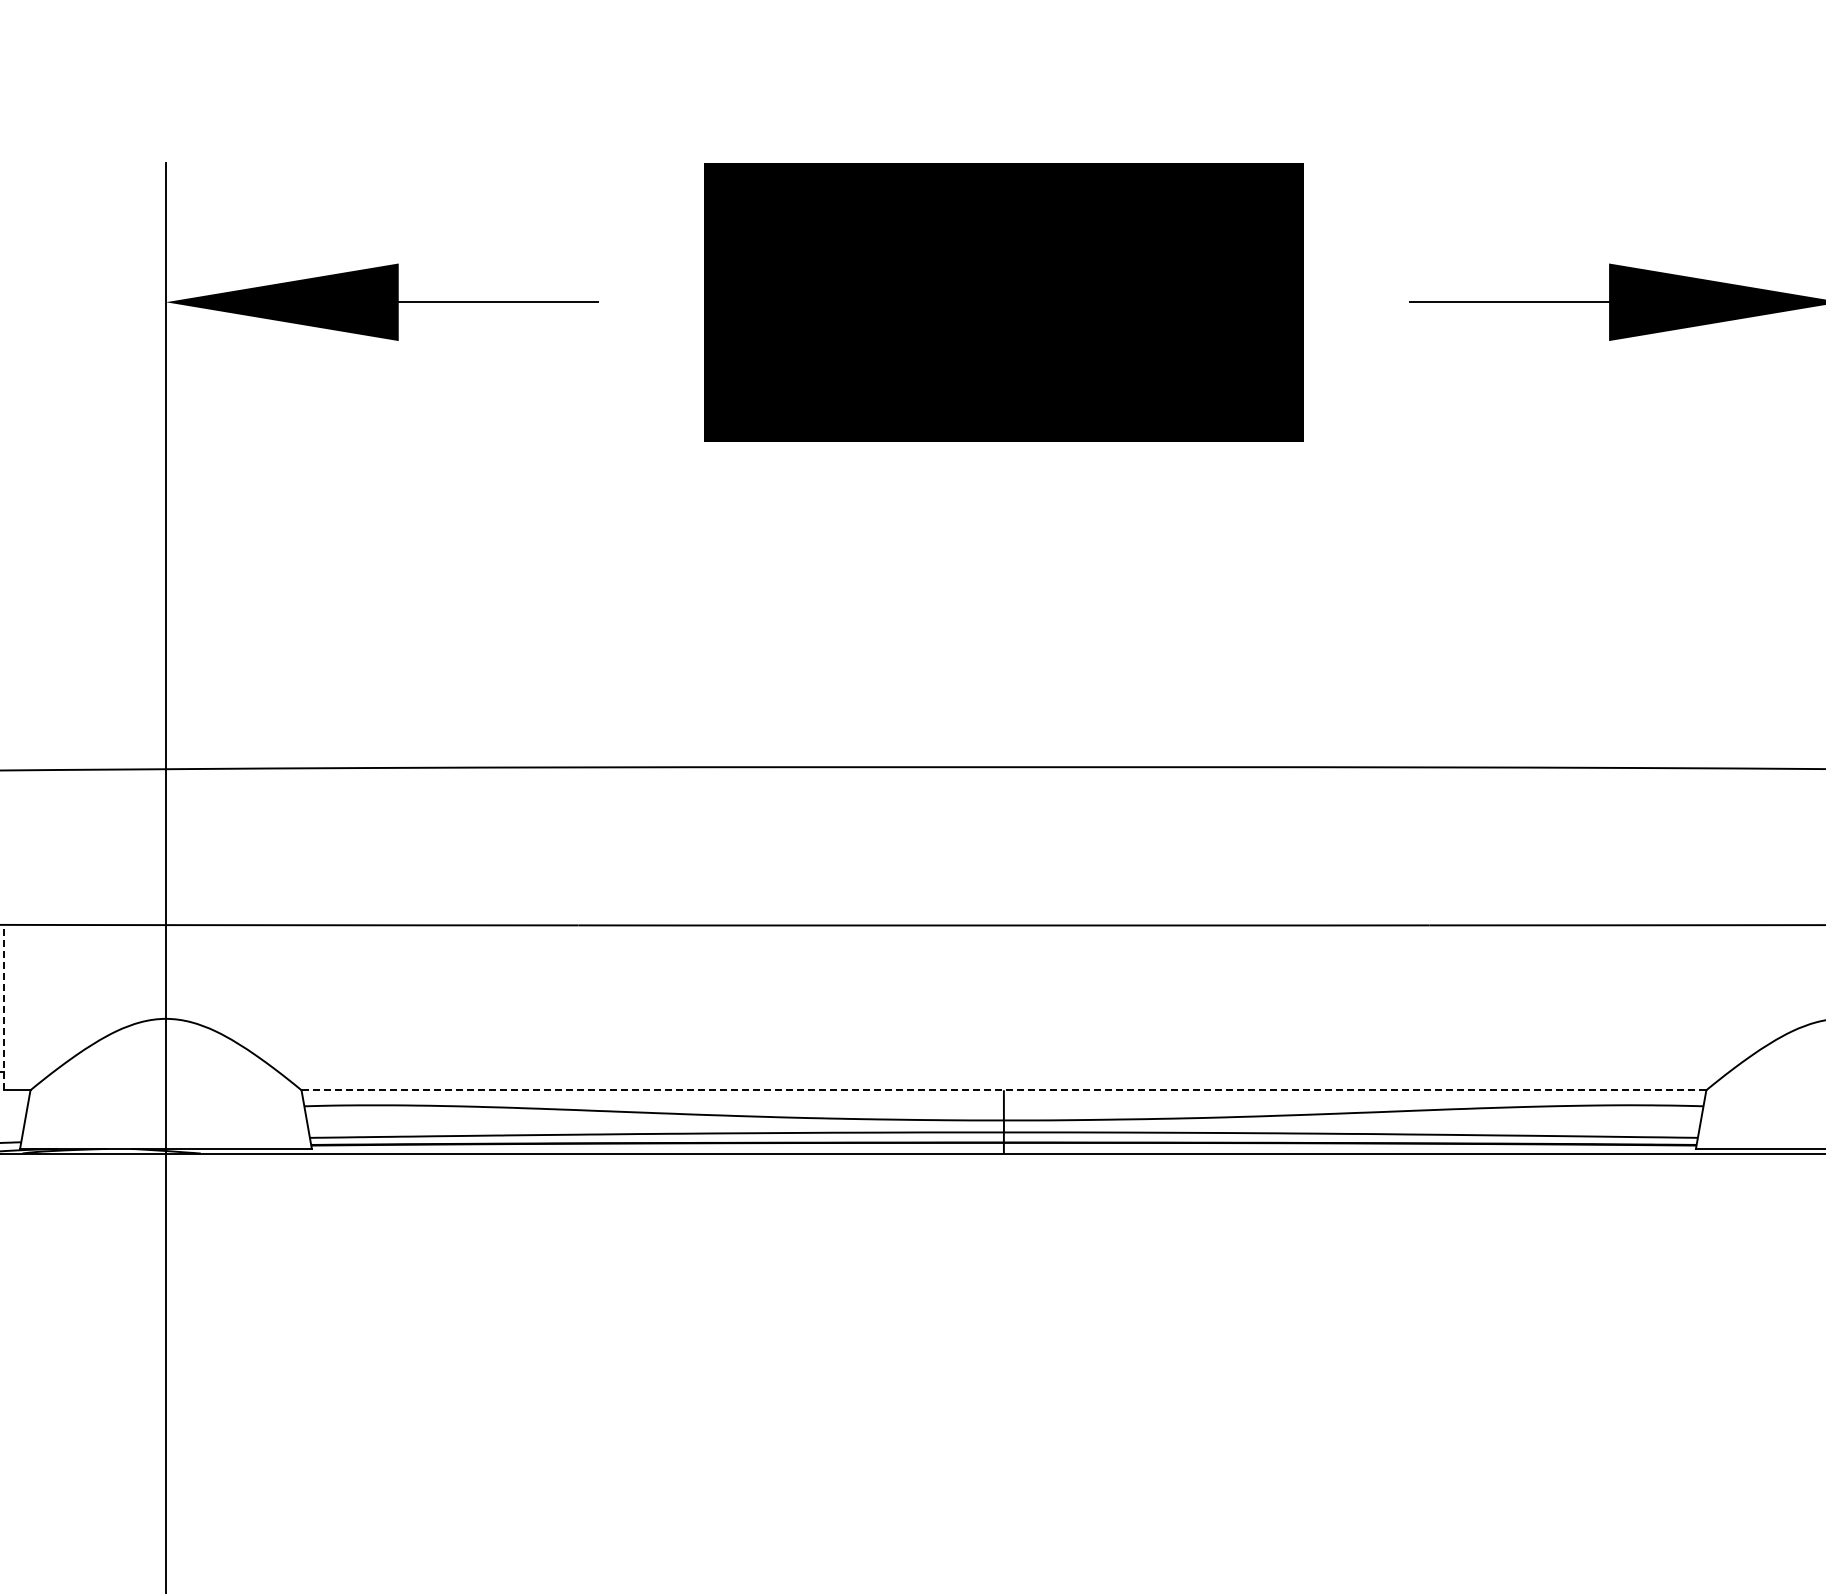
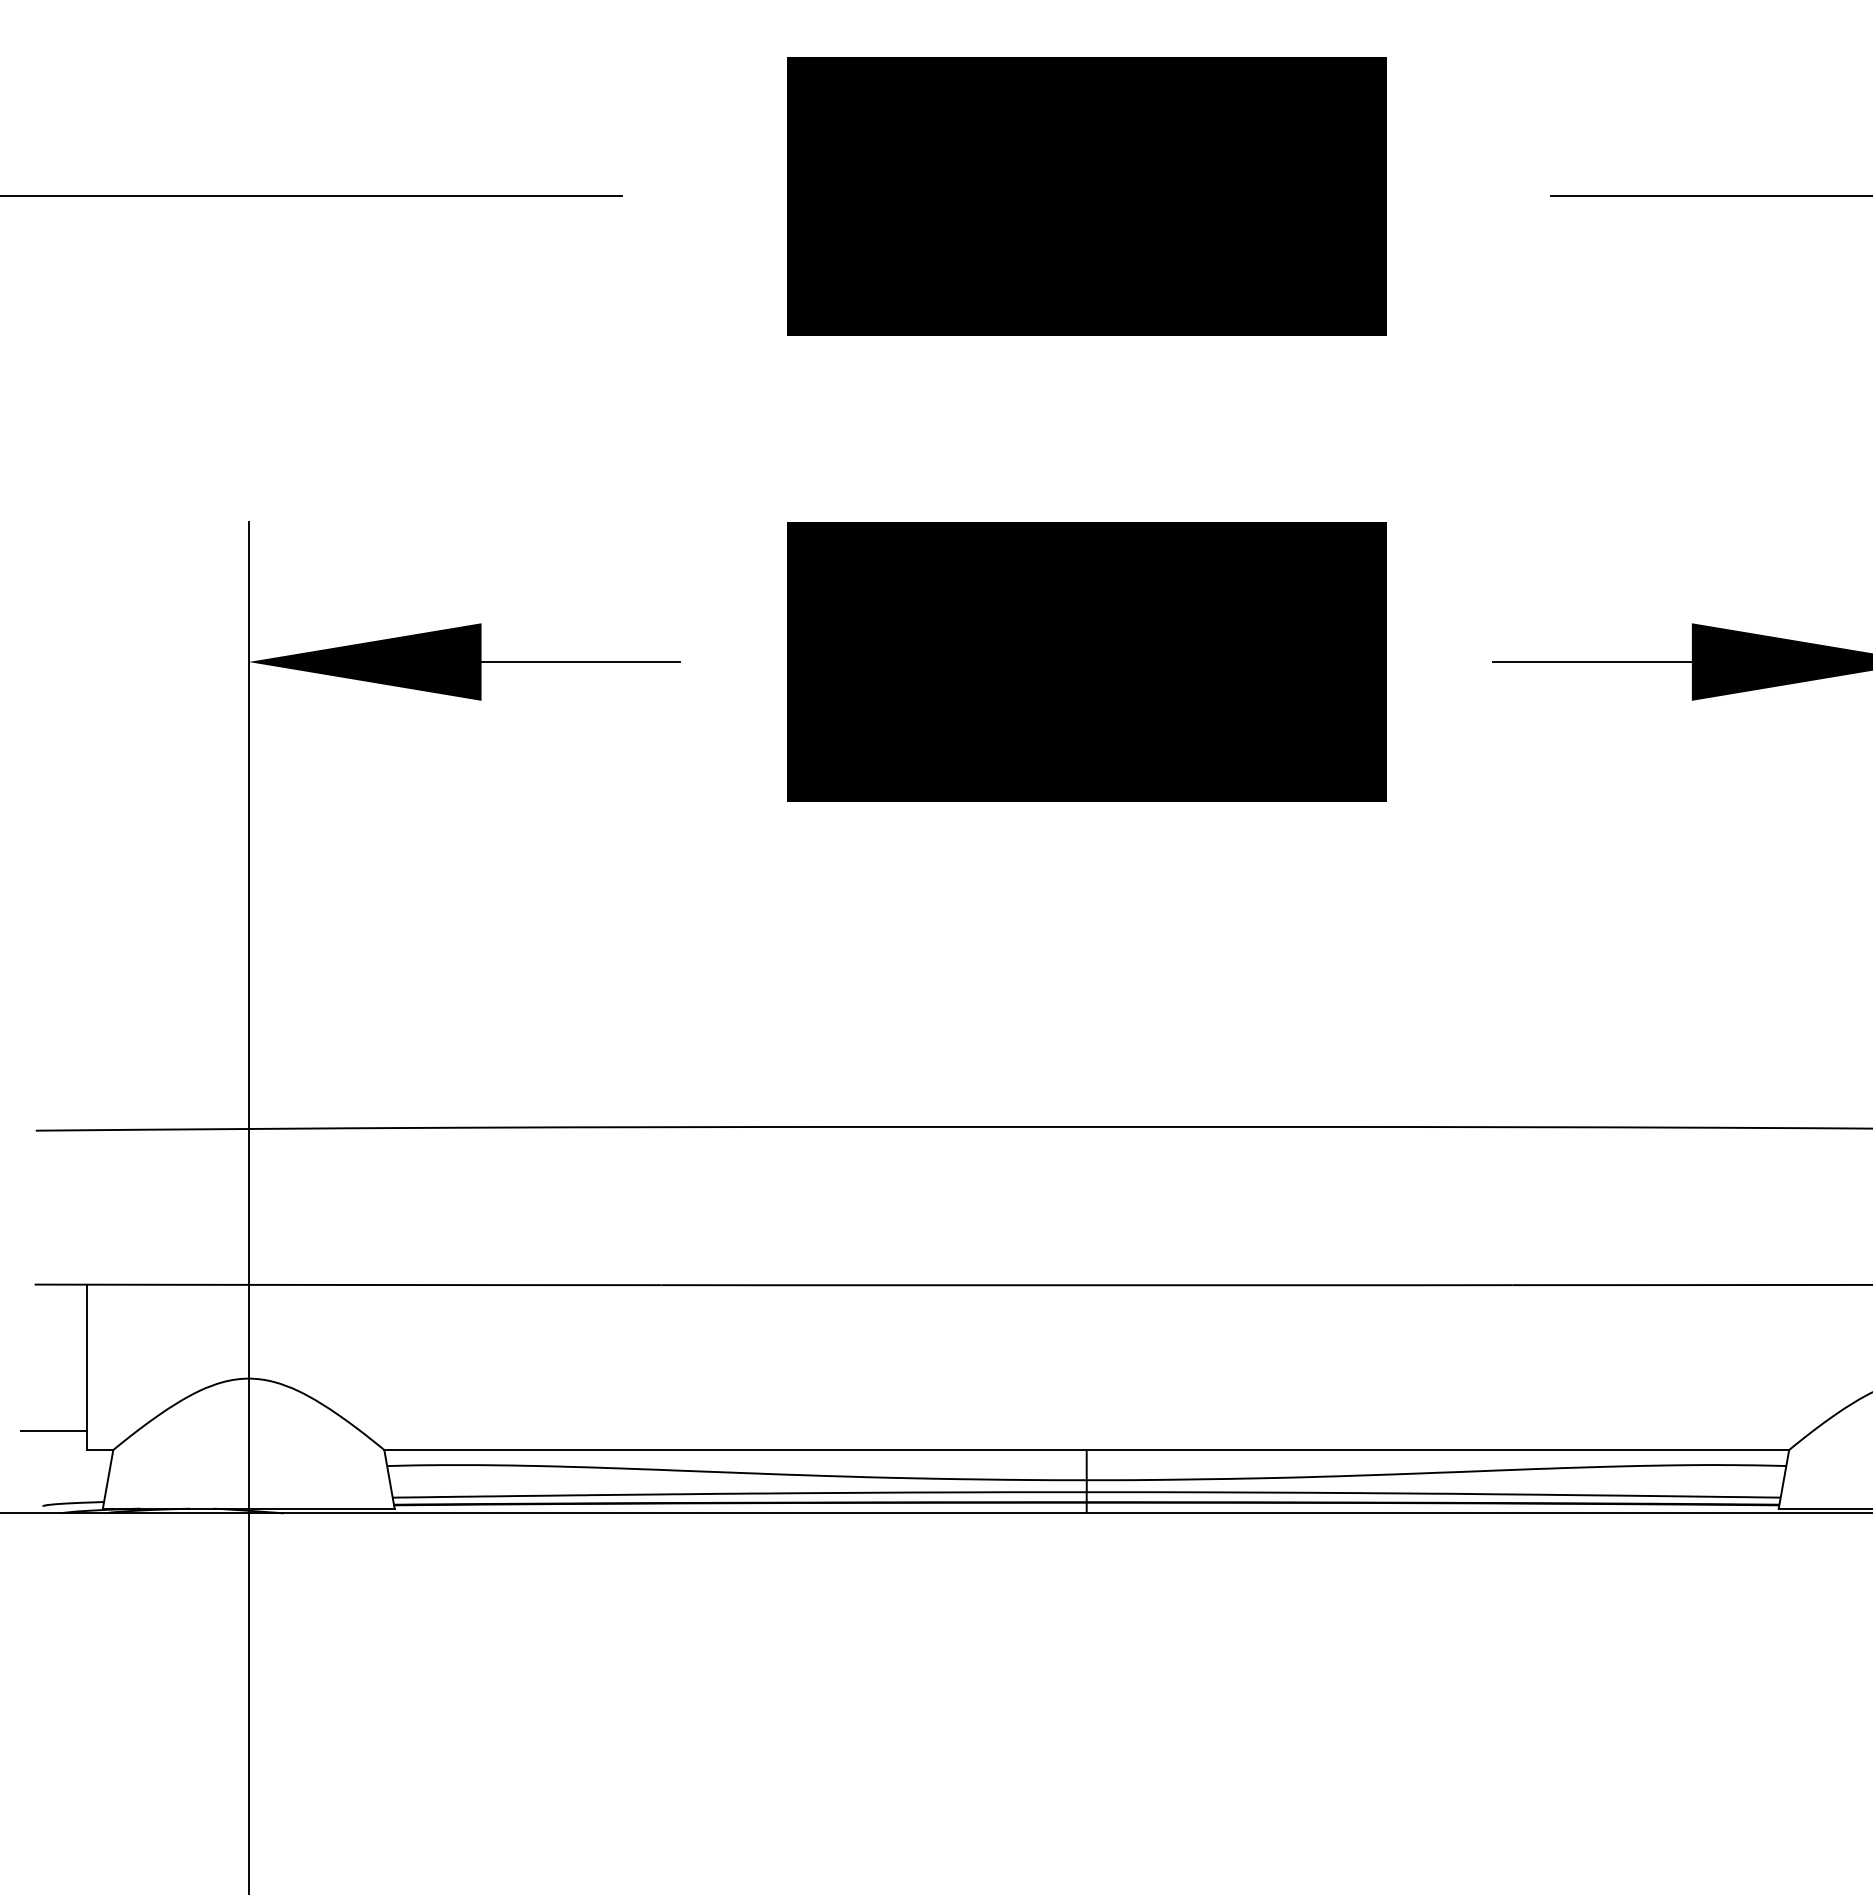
line: (4, 1007) -> (87, 1367), dashed -> solid
line: (1004, 1090) -> (1087, 1450), dashed -> solid

